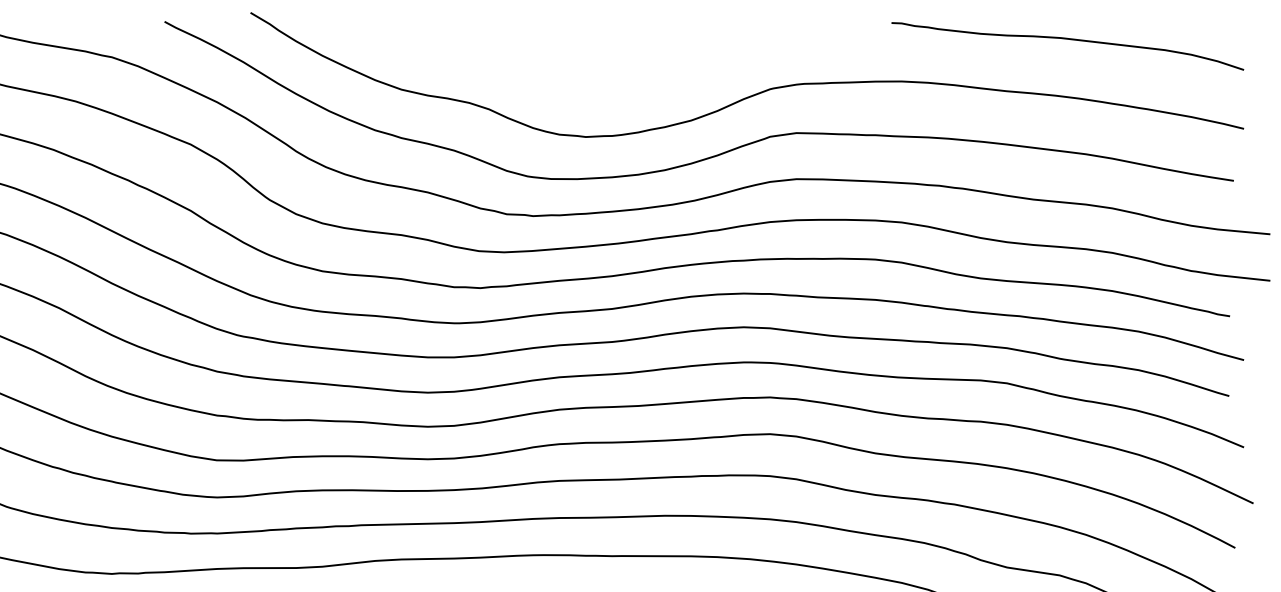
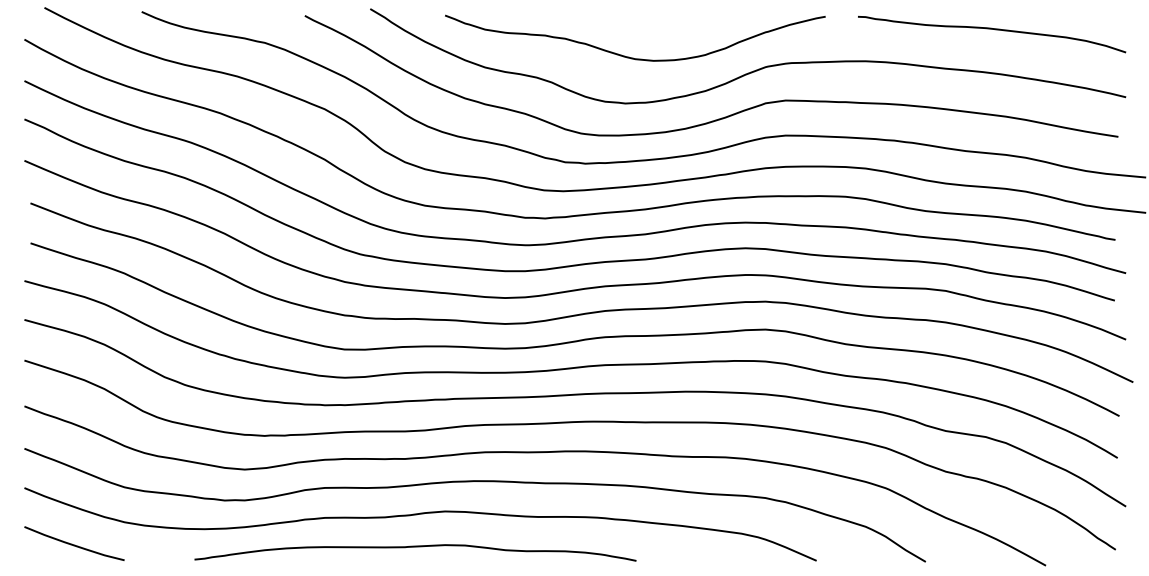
curve: (591, 75) -> (629, 56), added

